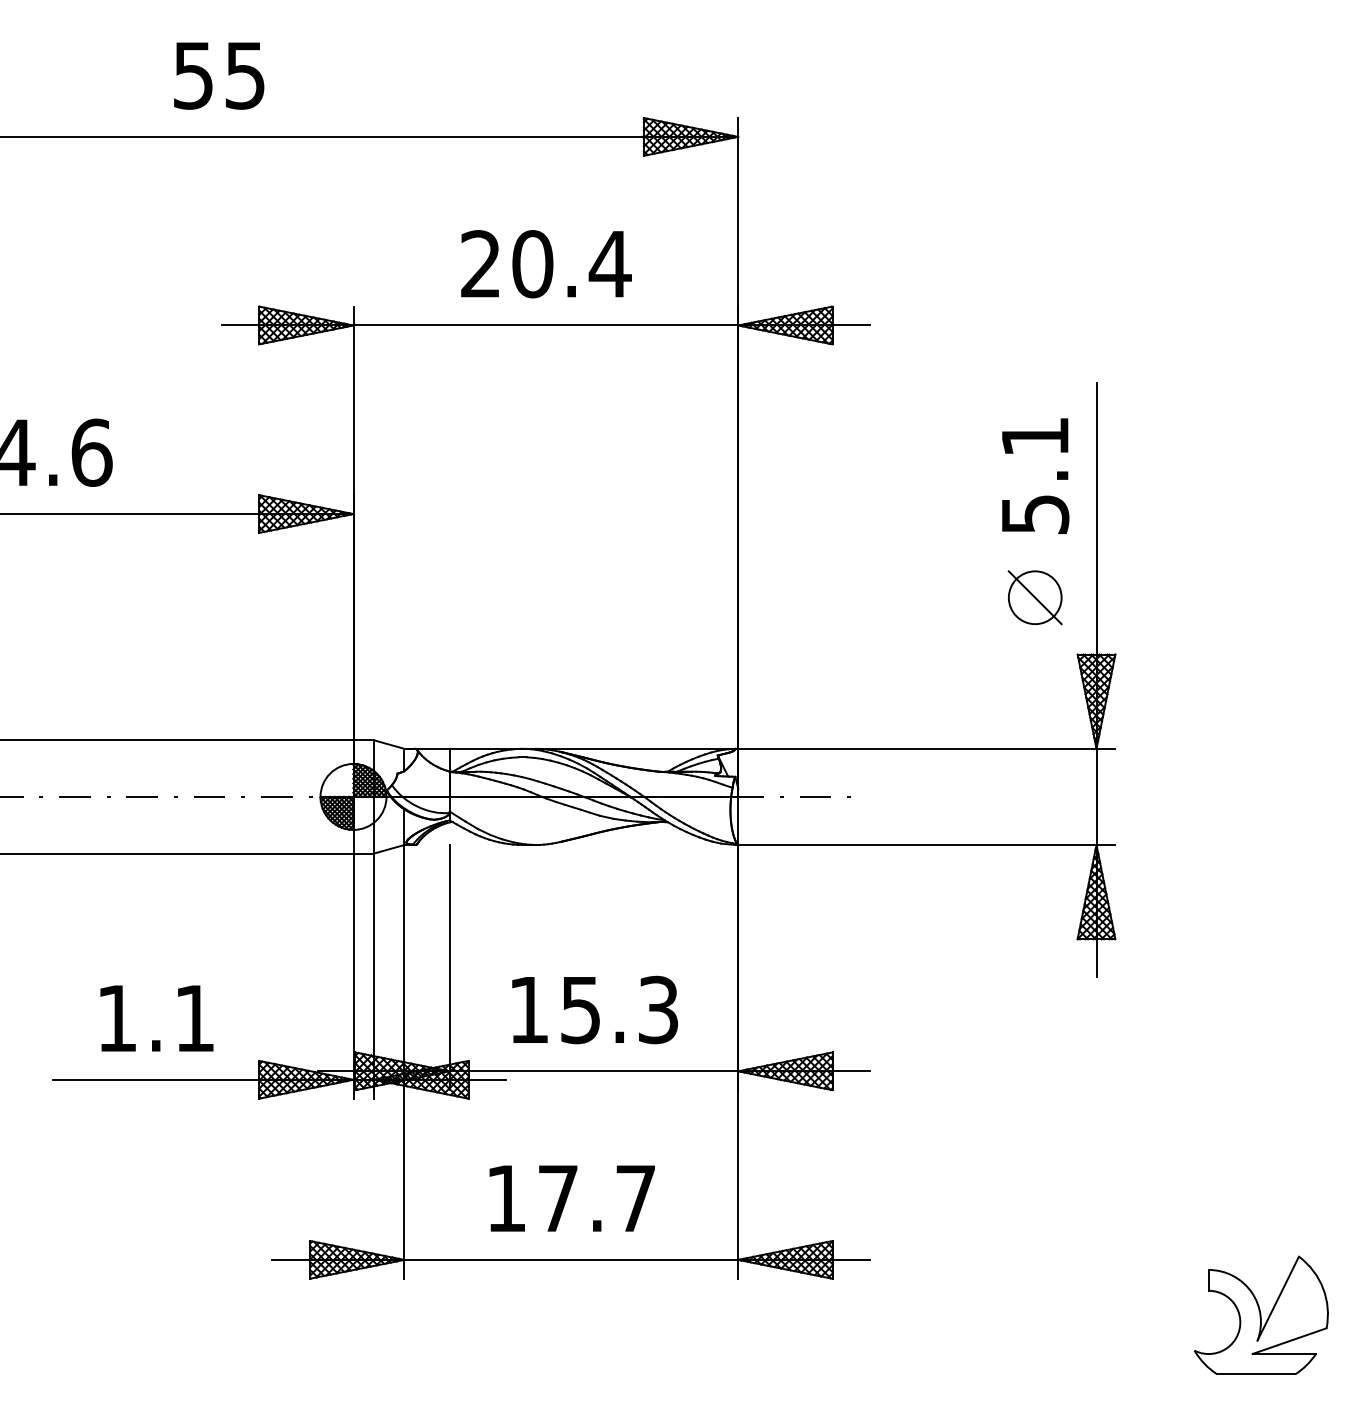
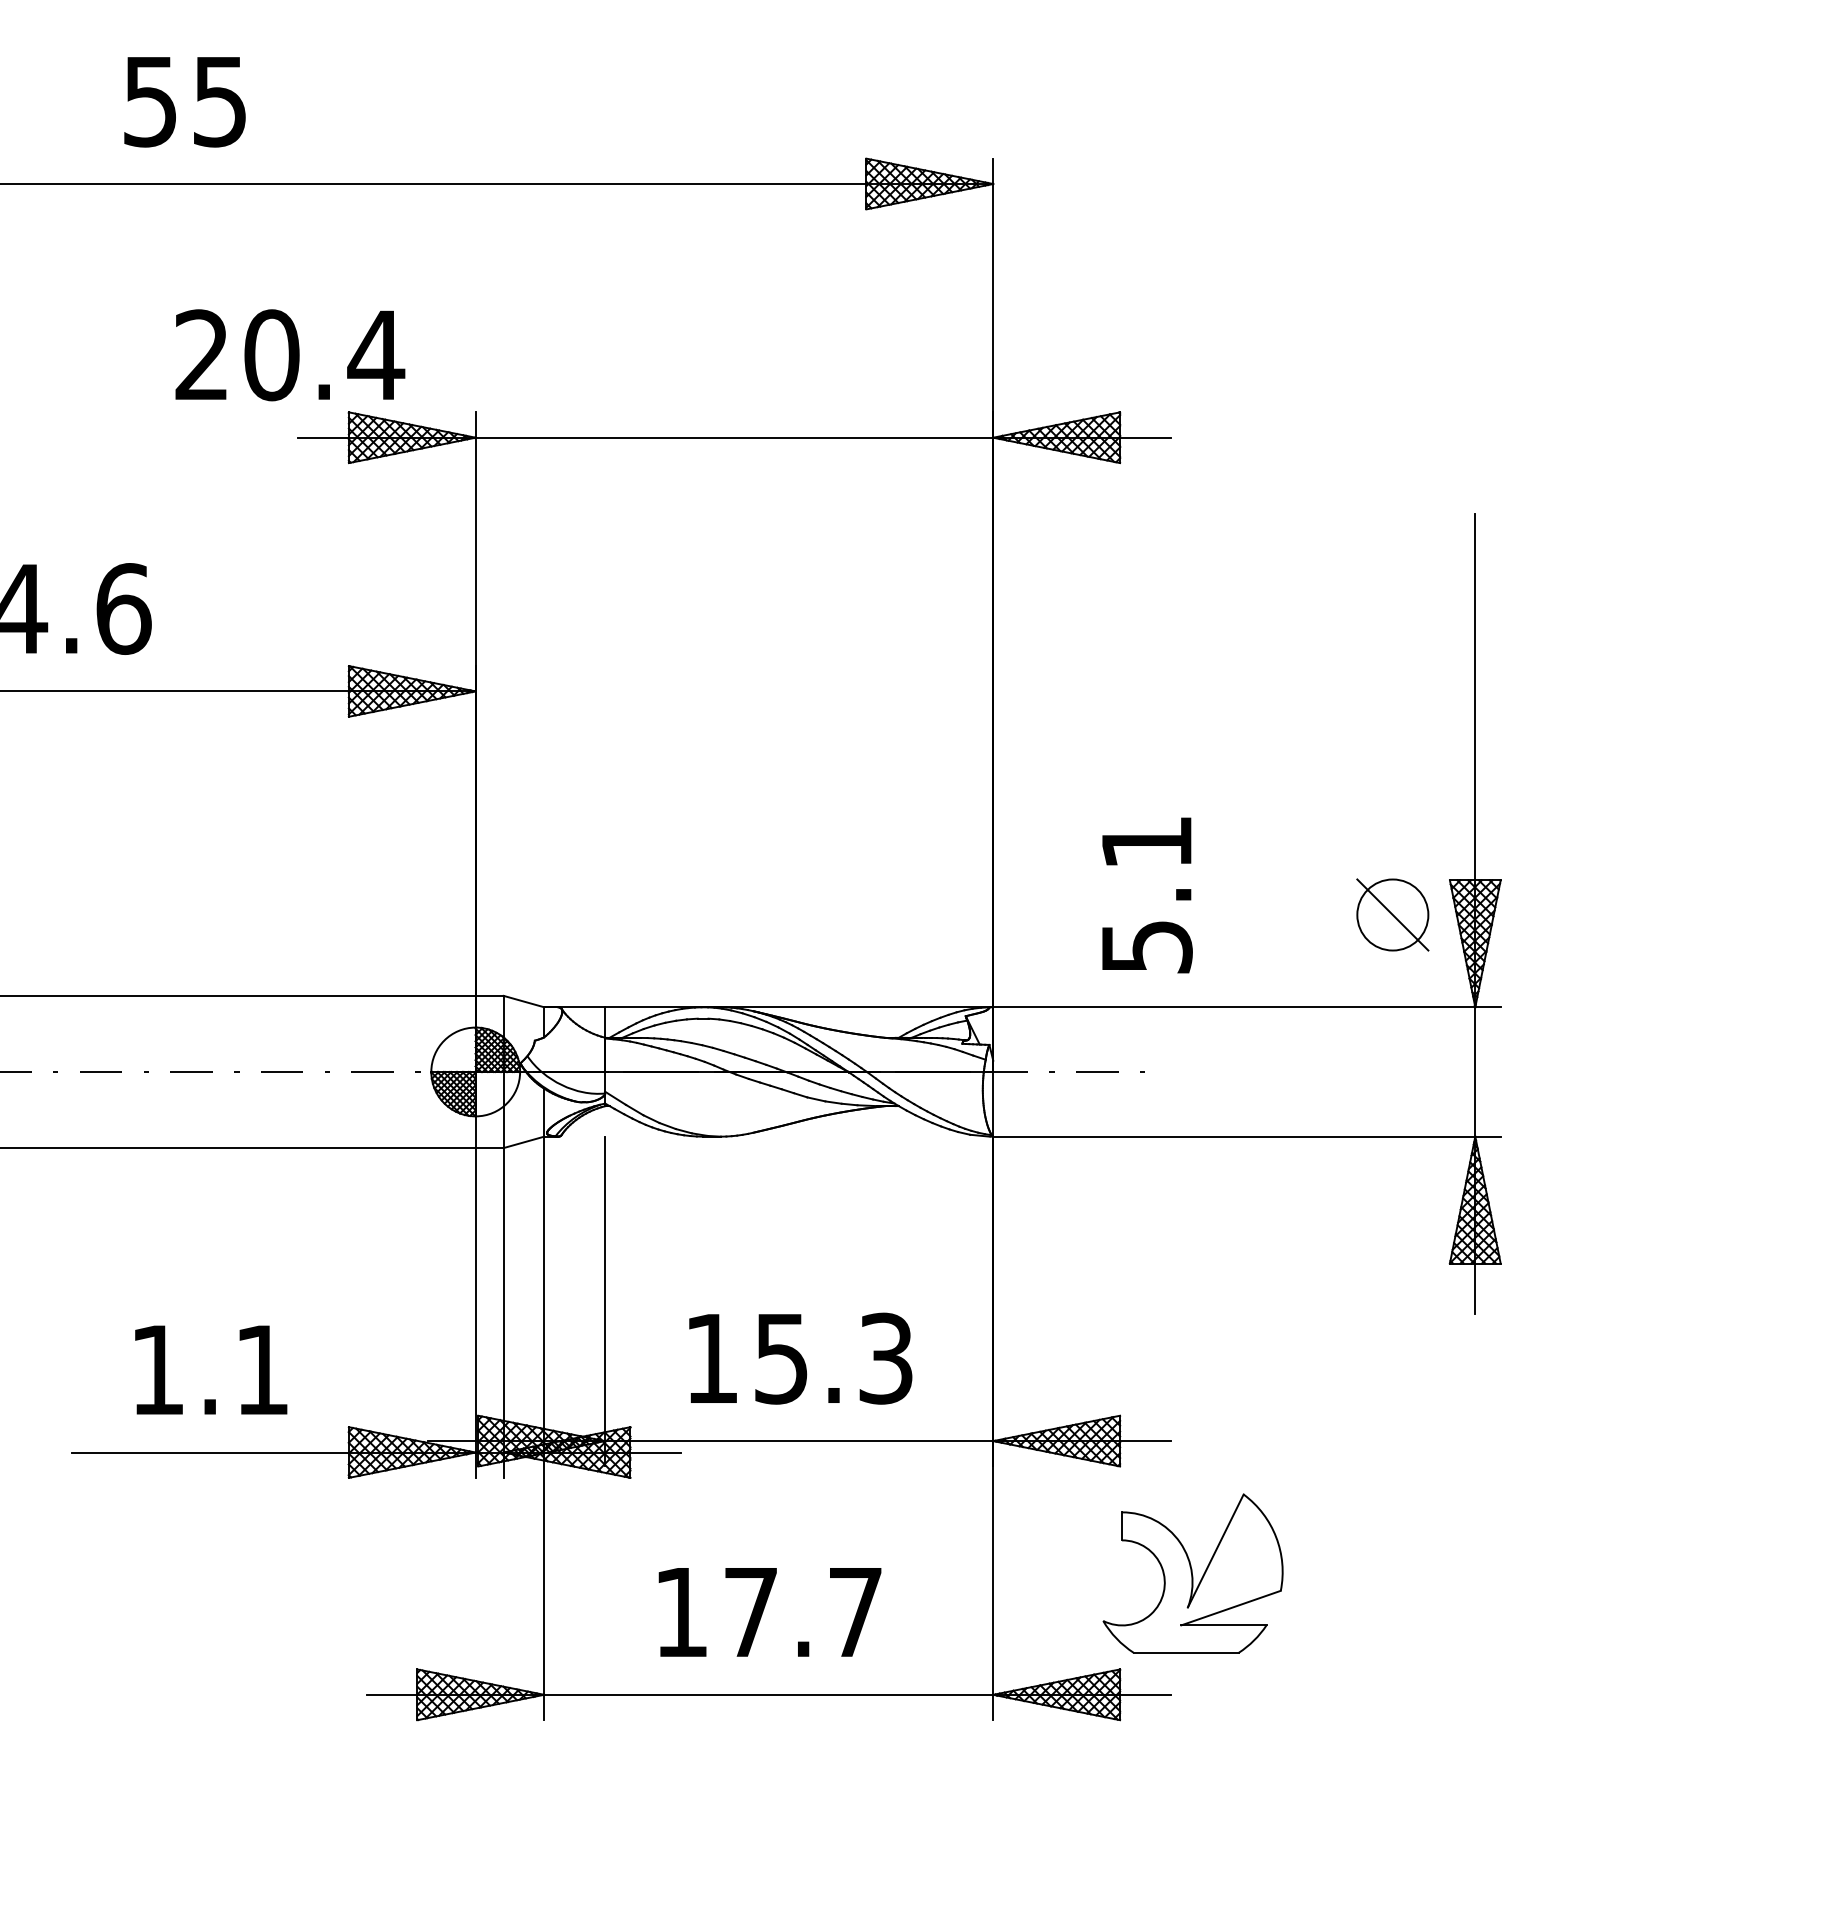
text: (218, 76) -> (184, 102), moved
text: (546, 264) -> (290, 355), moved
text: (1035, 476) -> (1147, 895), moved
part: (1034, 597) -> (1392, 914), moved
part: (1260, 1315) -> (1192, 1573), moved

